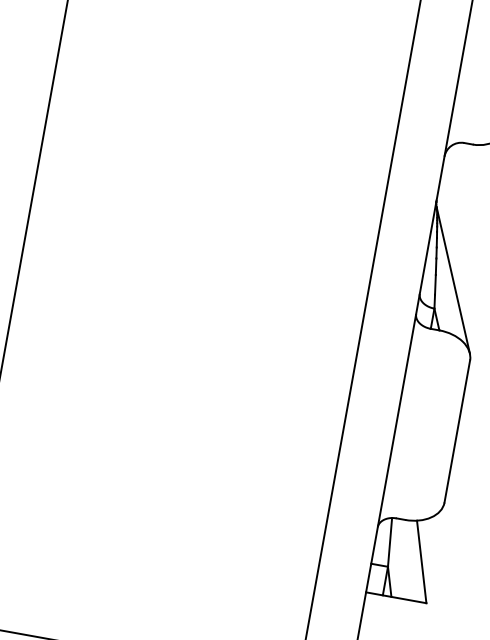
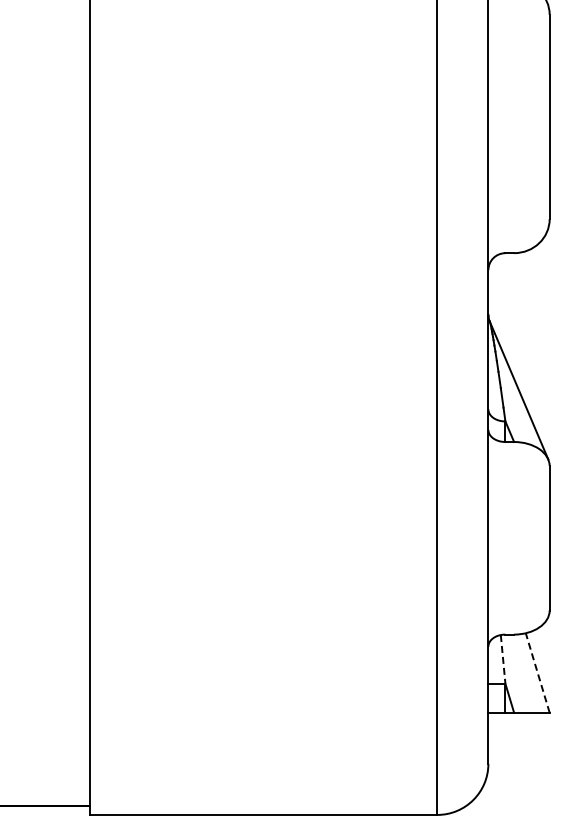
line: (390, 542) -> (503, 659), solid -> dashed
line: (421, 562) -> (537, 673), solid -> dashed

